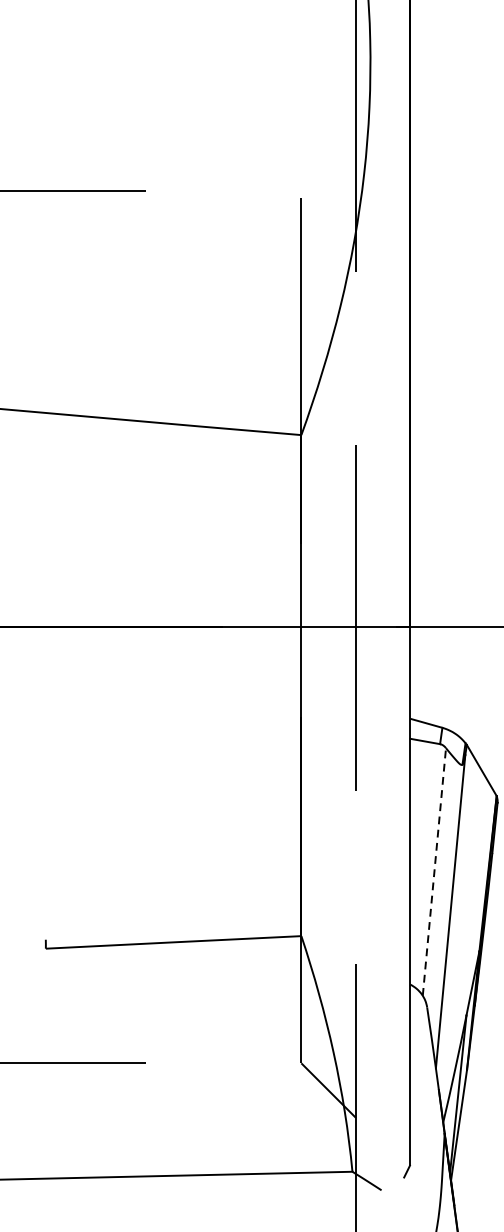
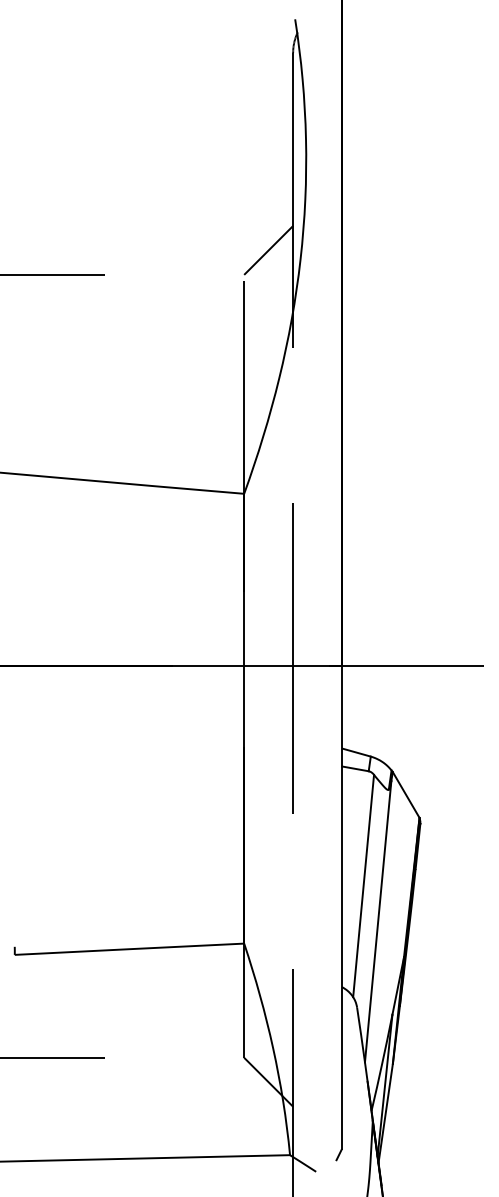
line: (328, 162) -> (268, 249), added
line: (434, 872) -> (363, 886), dashed -> solid

